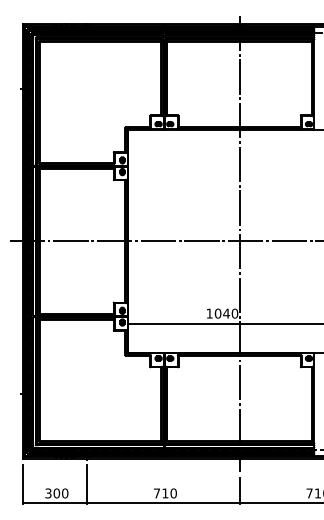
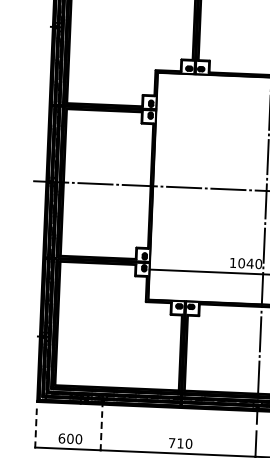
line: (22, 484) -> (35, 428), solid -> dashed
line: (87, 484) -> (101, 431), solid -> dashed
text: (48, 493) -> (61, 438), 300 -> 600

